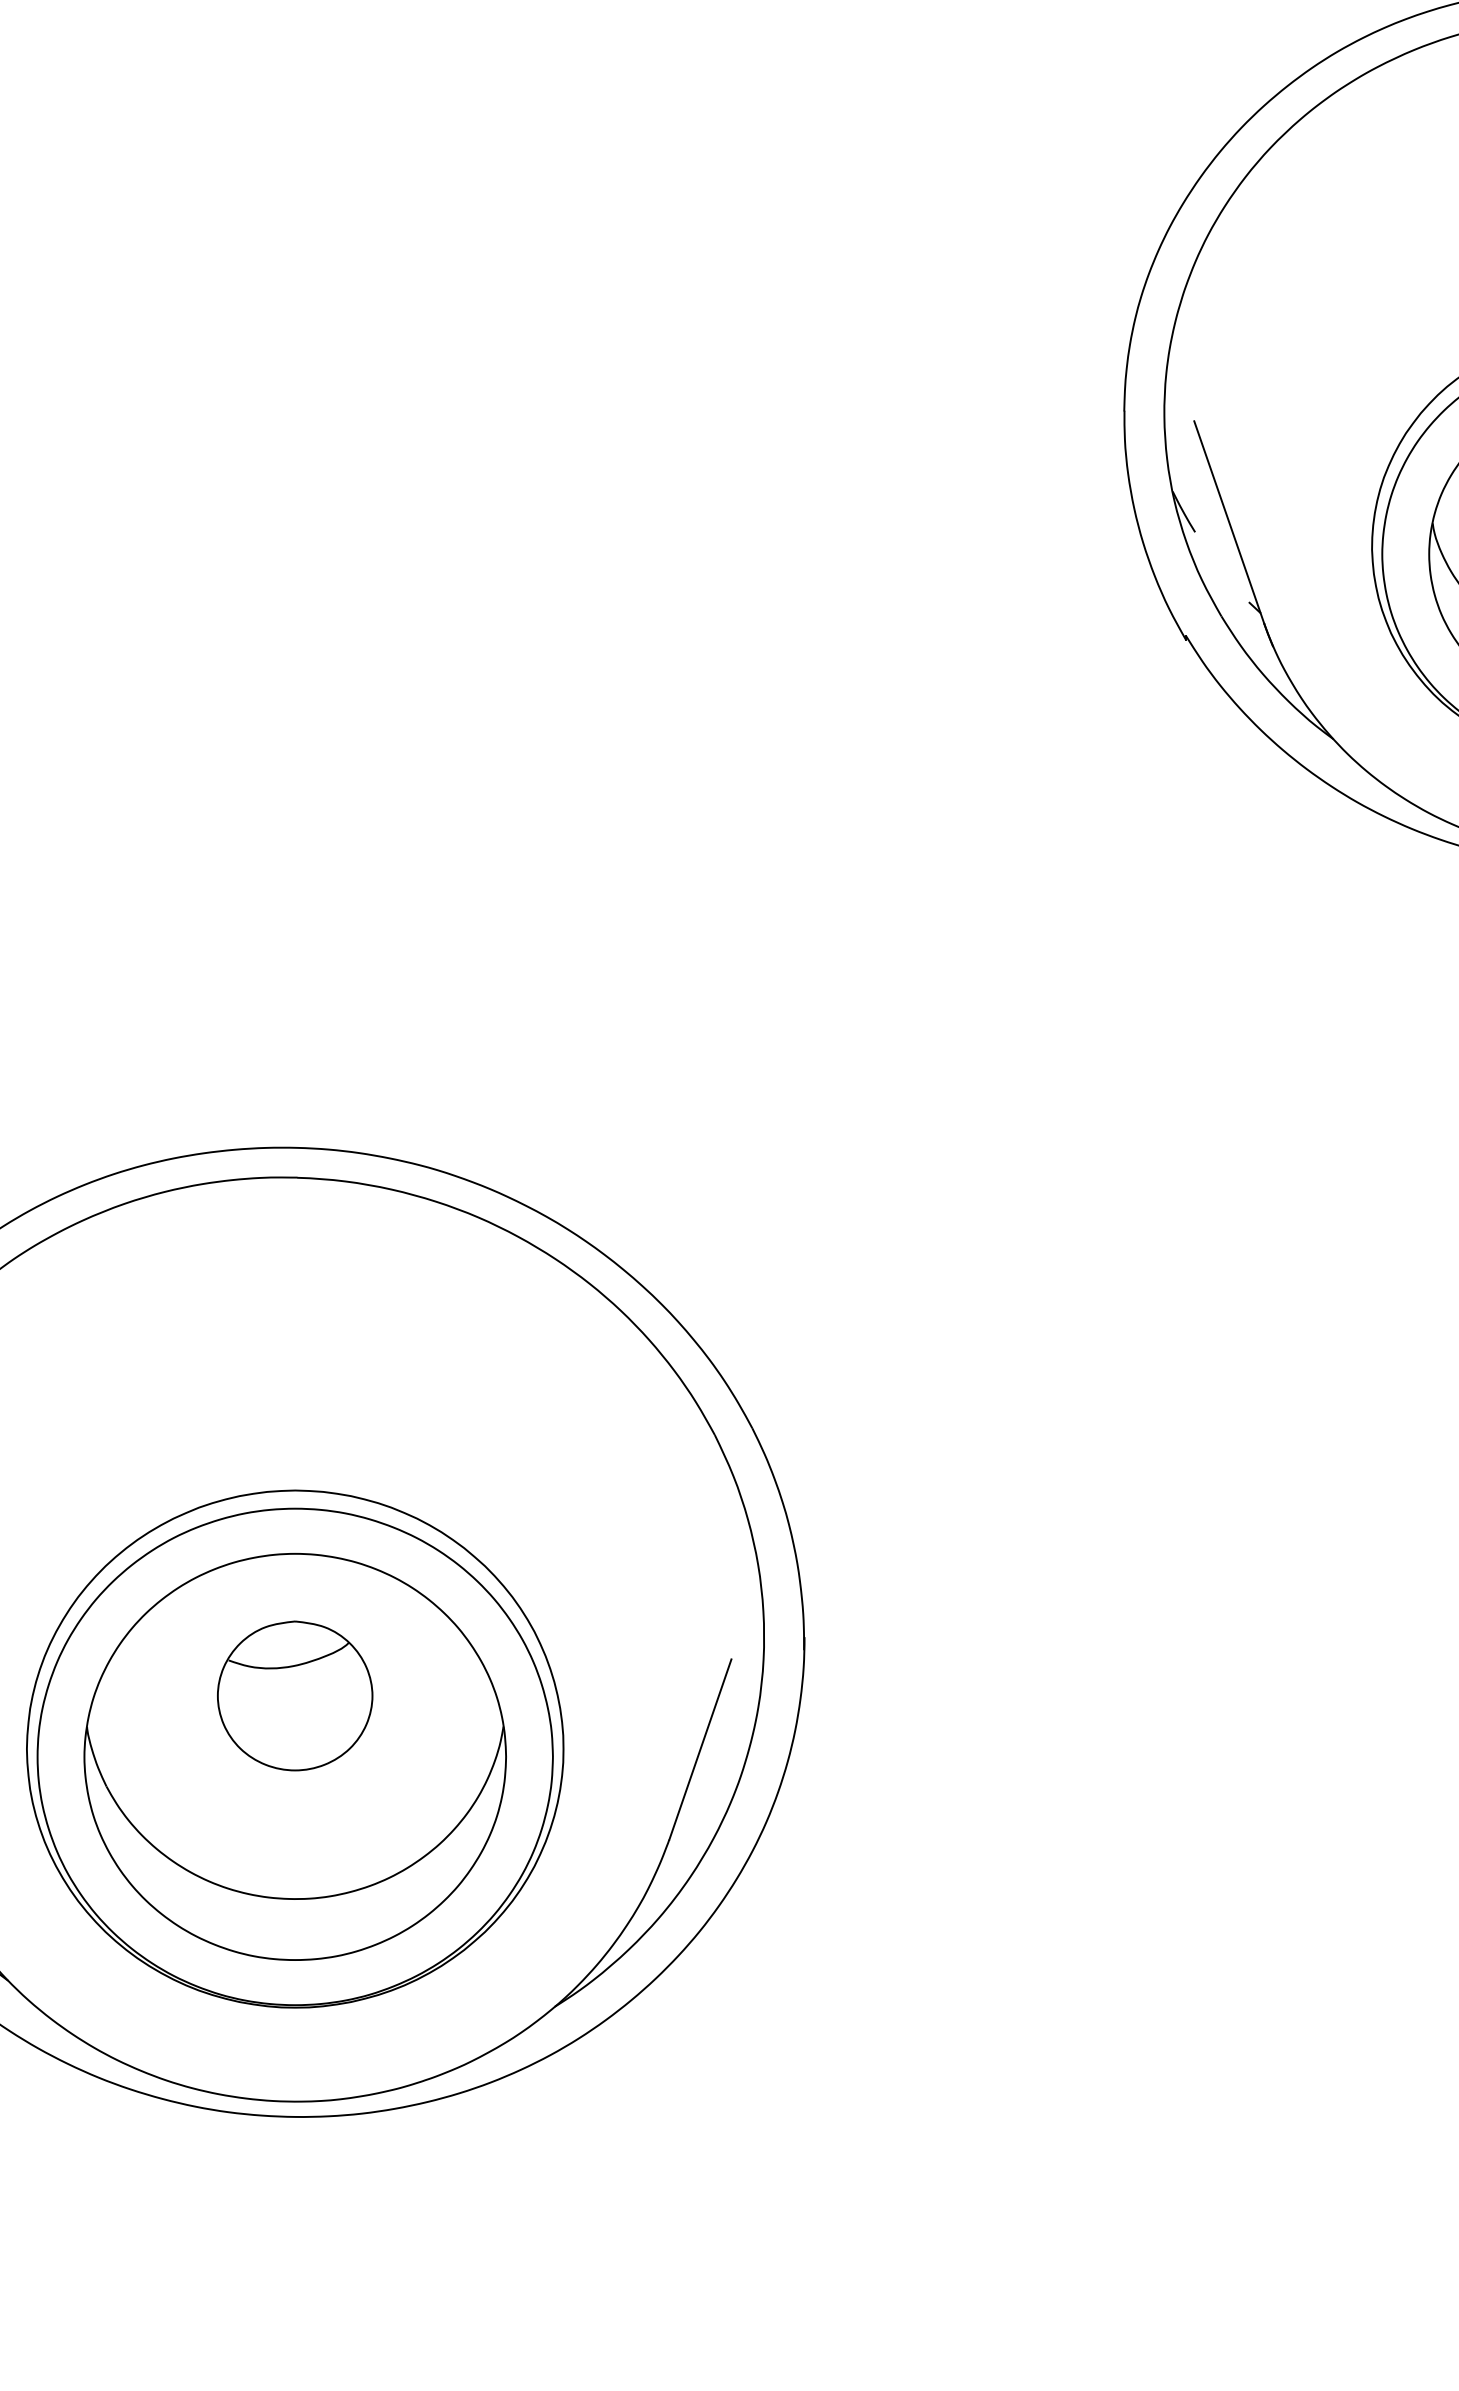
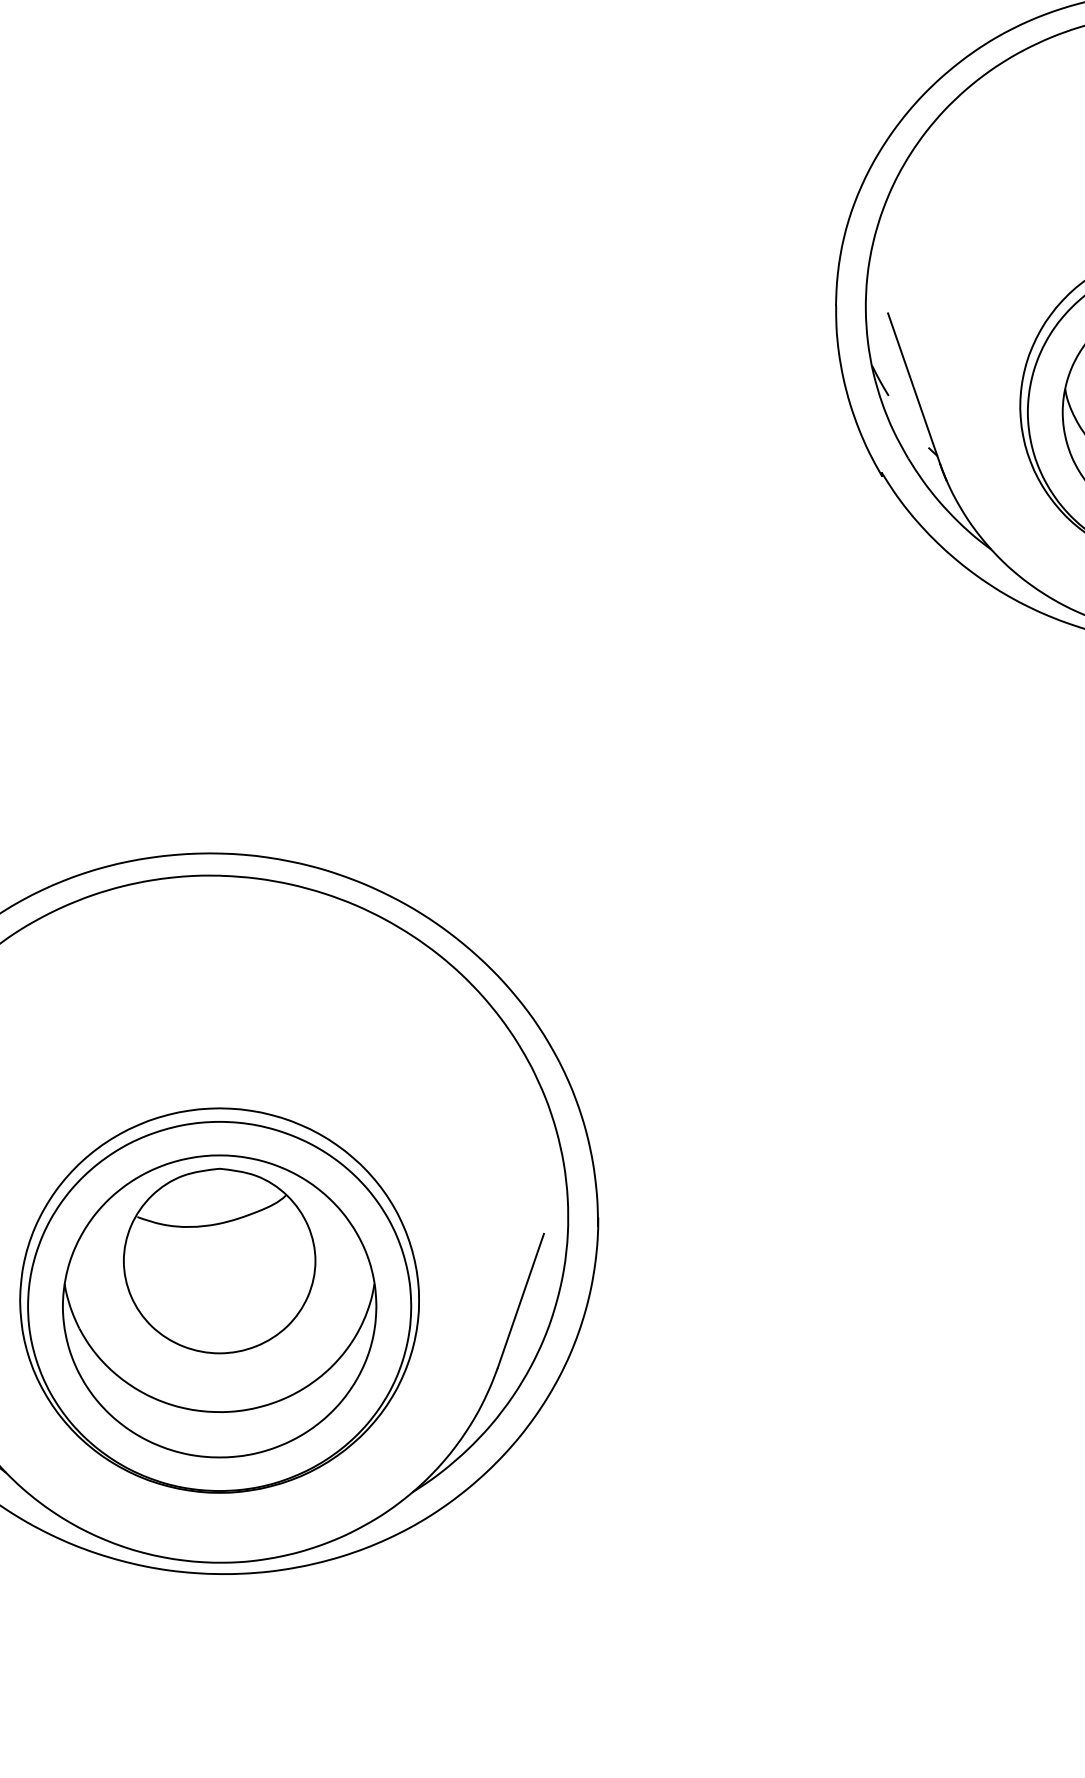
part: (294, 1695) -> (219, 1260), size x1.67

